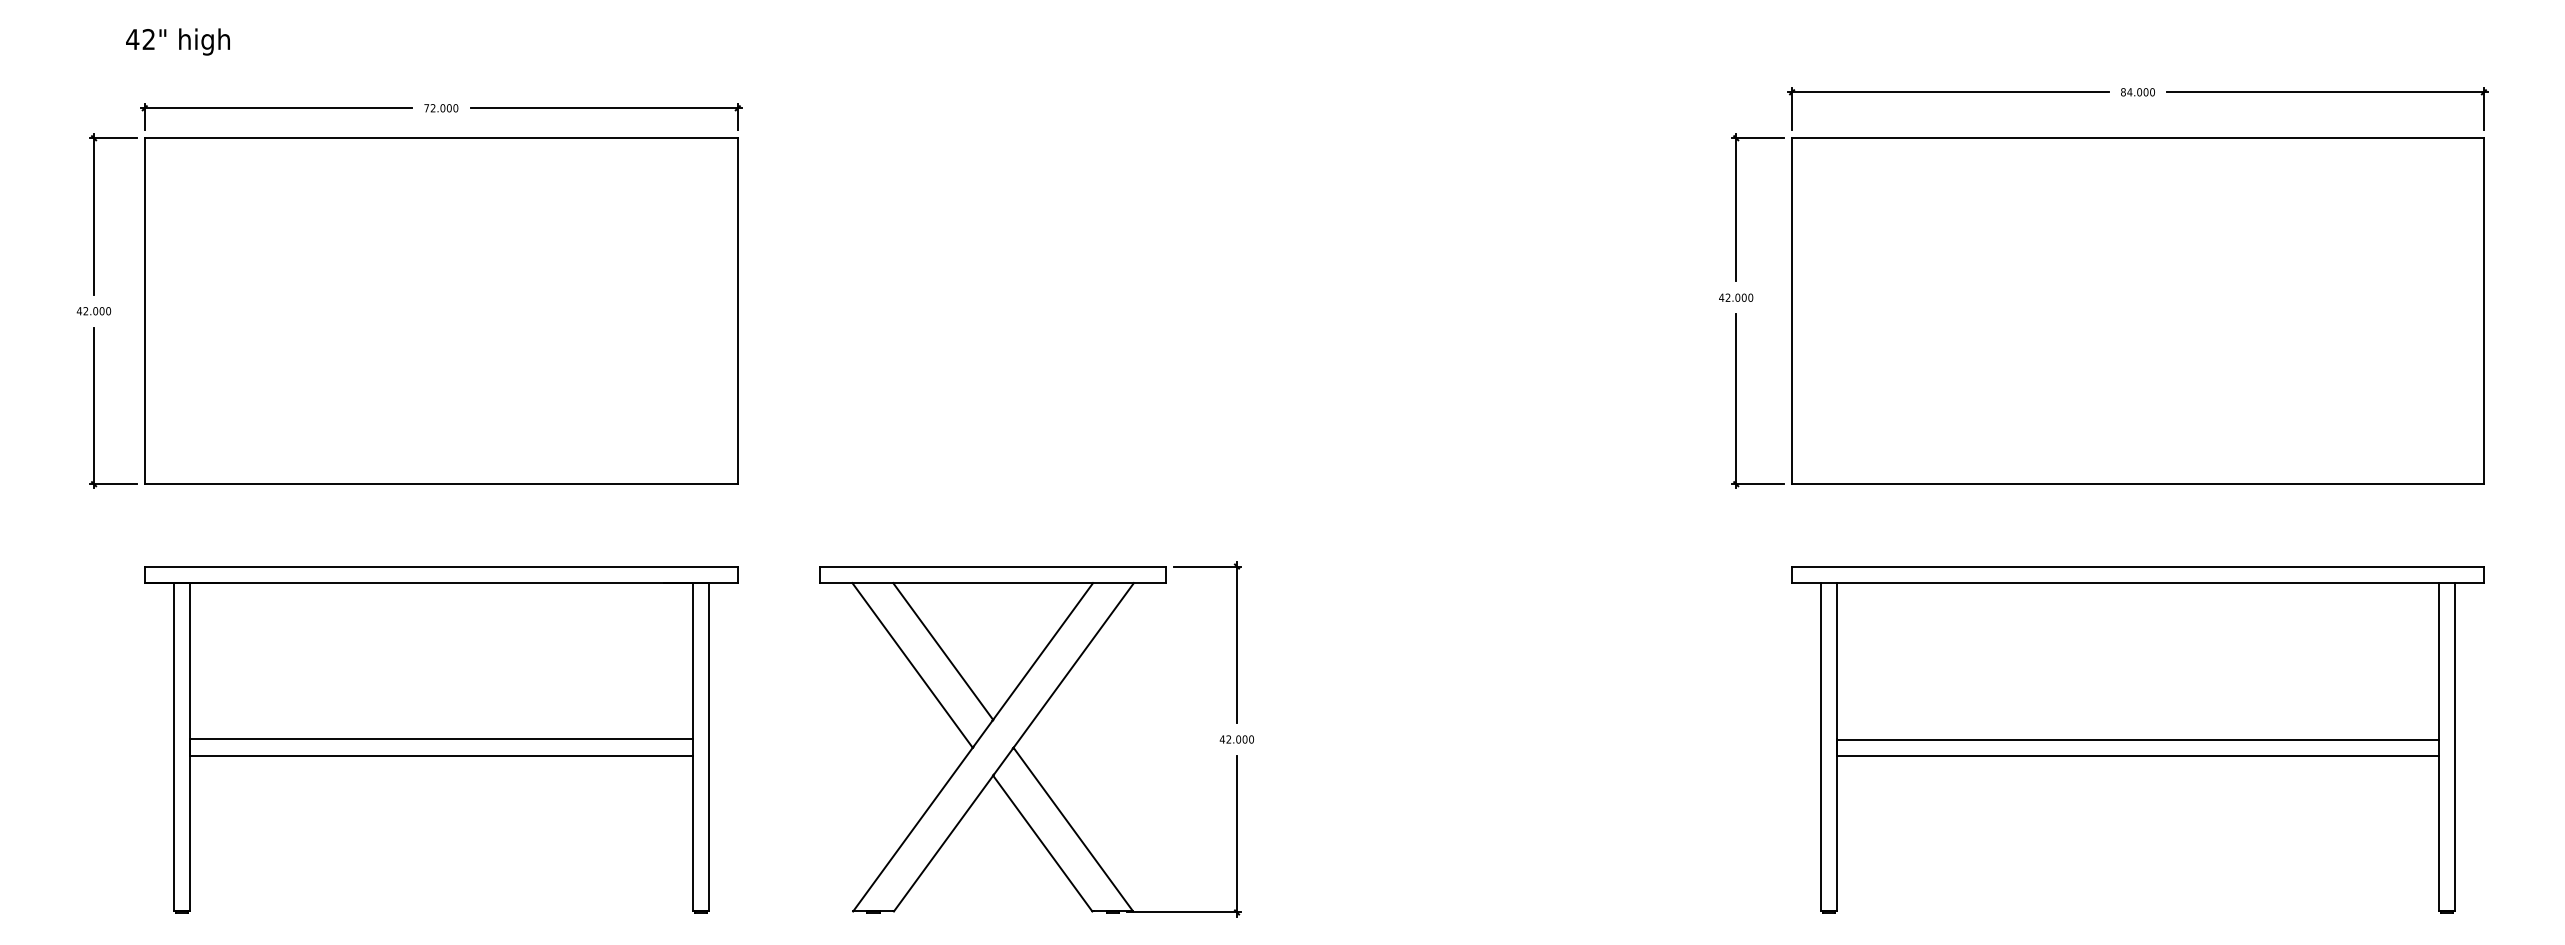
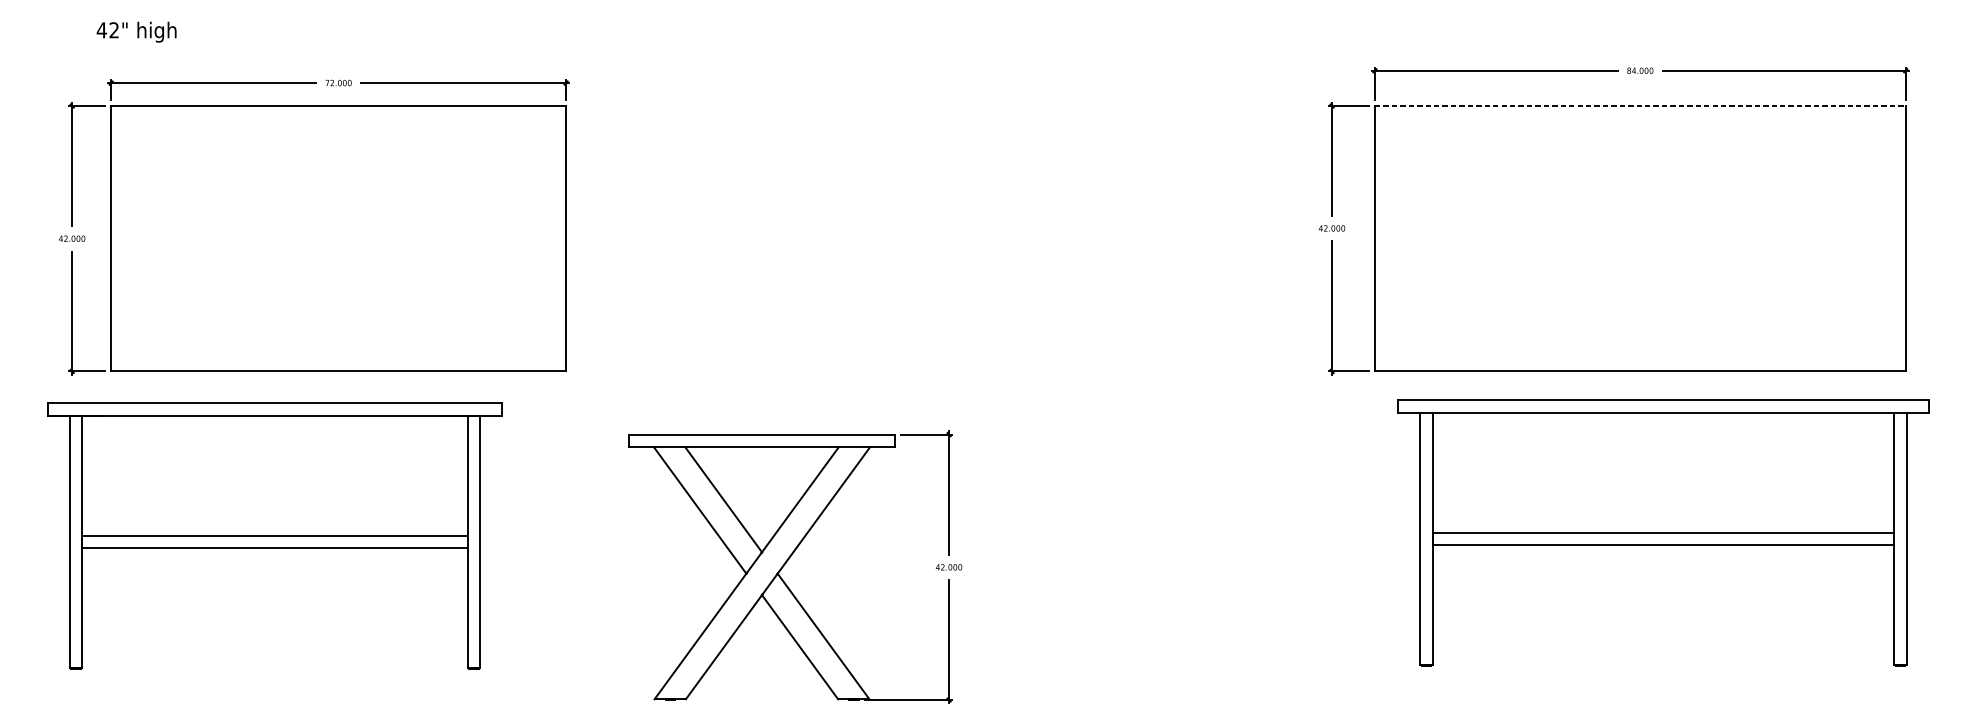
line: (2138, 138) -> (1640, 106), solid -> dashed
part: (441, 739) -> (275, 535), moved
part: (2137, 739) -> (1662, 532), moved

